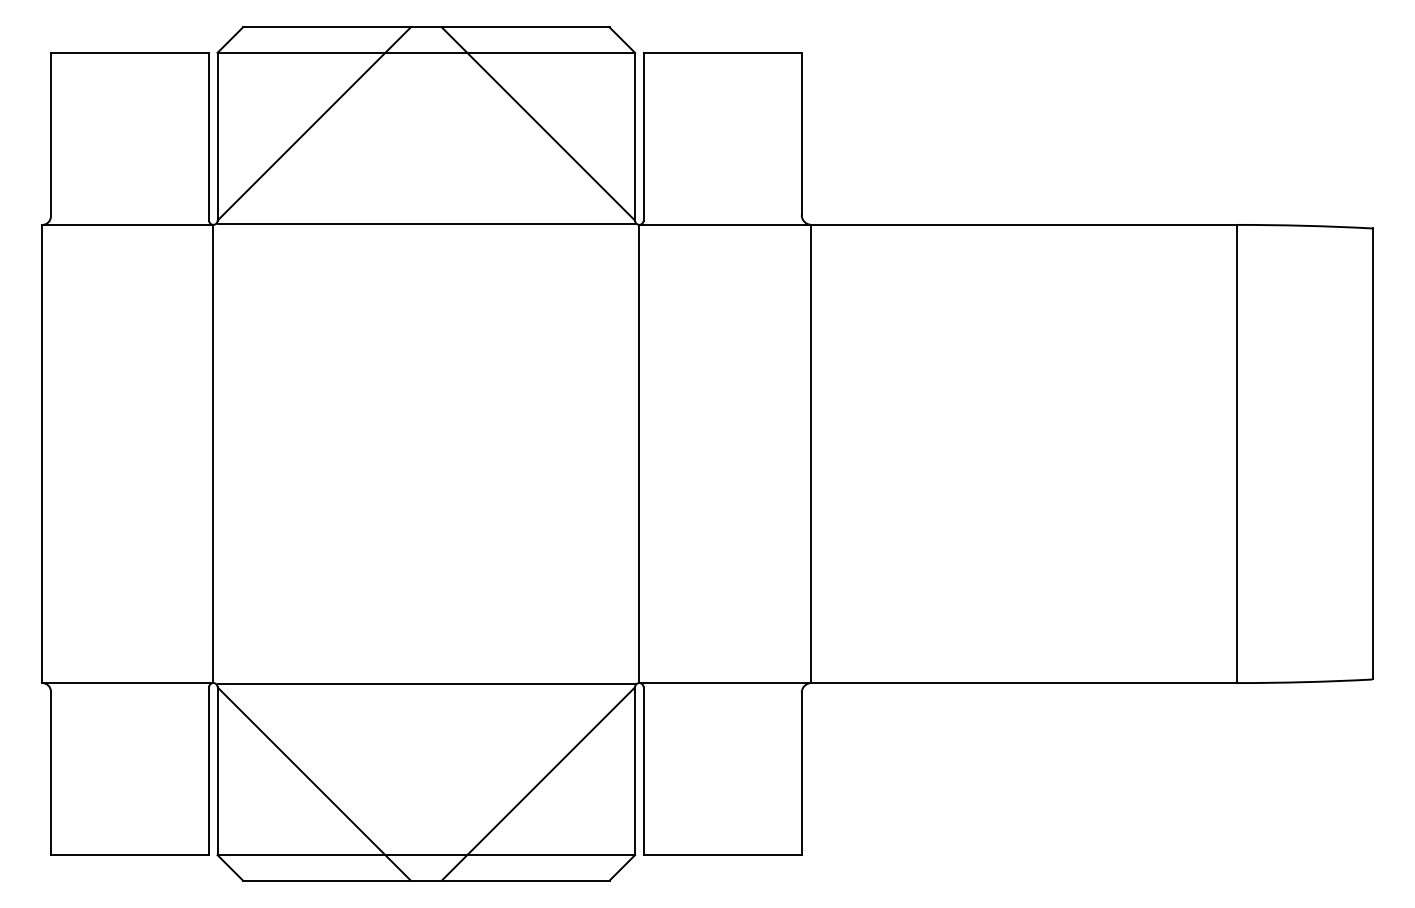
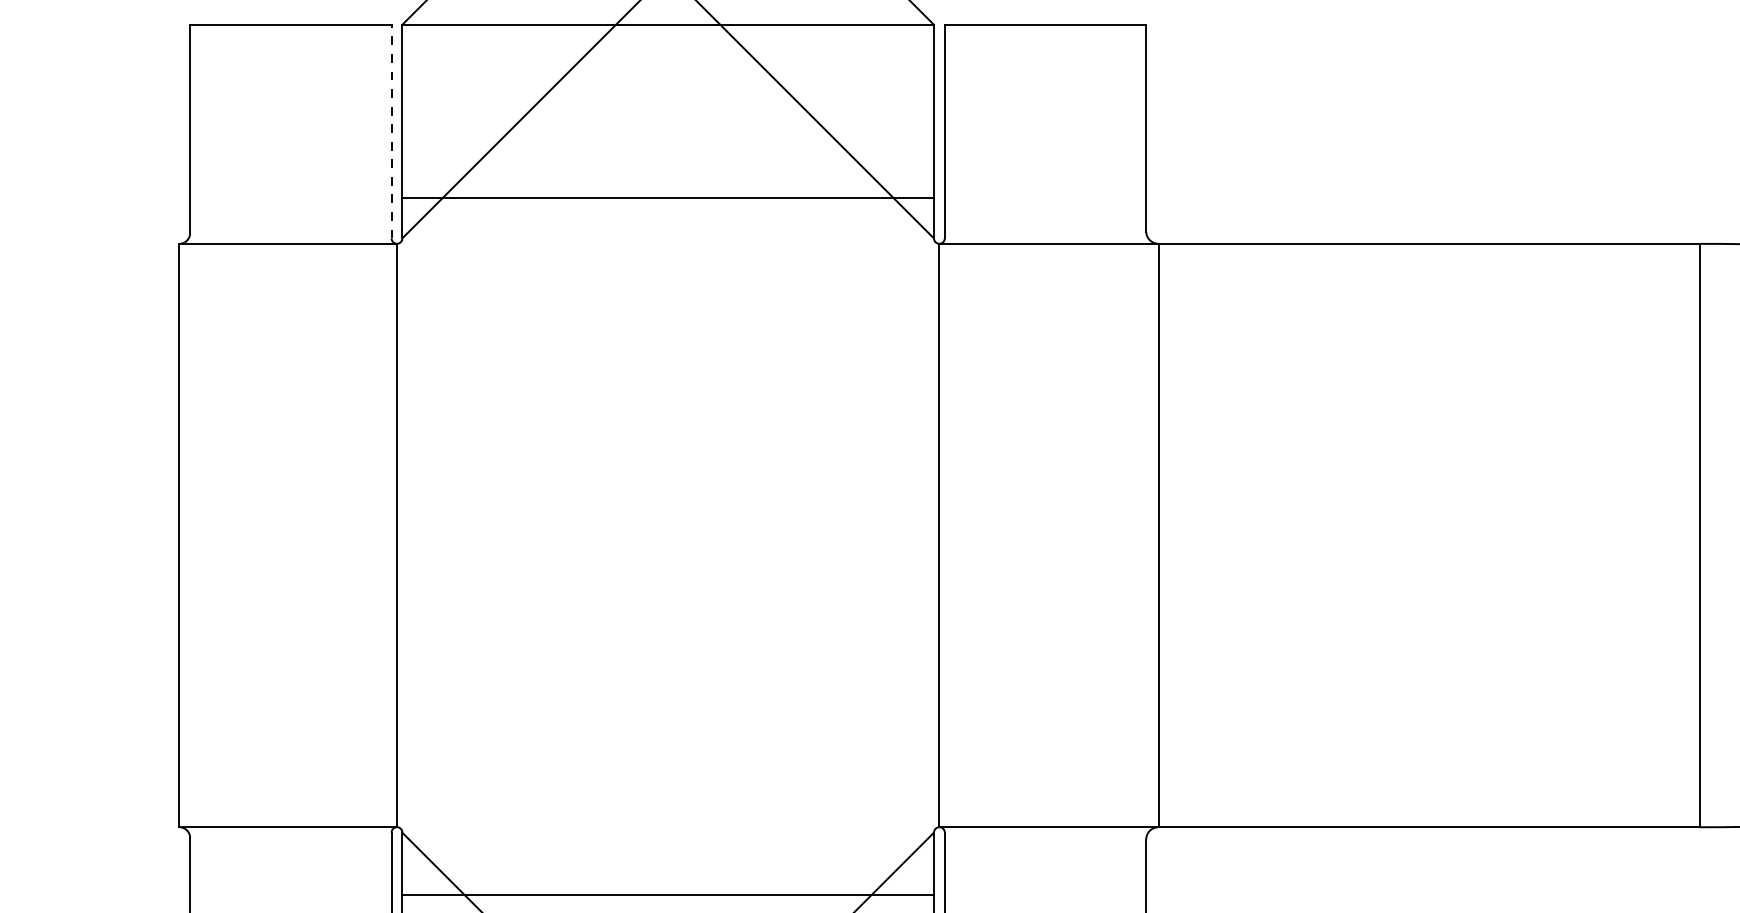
line: (209, 136) -> (392, 131), solid -> dashed
line: (426, 223) -> (668, 197), moved
line: (426, 684) -> (668, 895), moved

